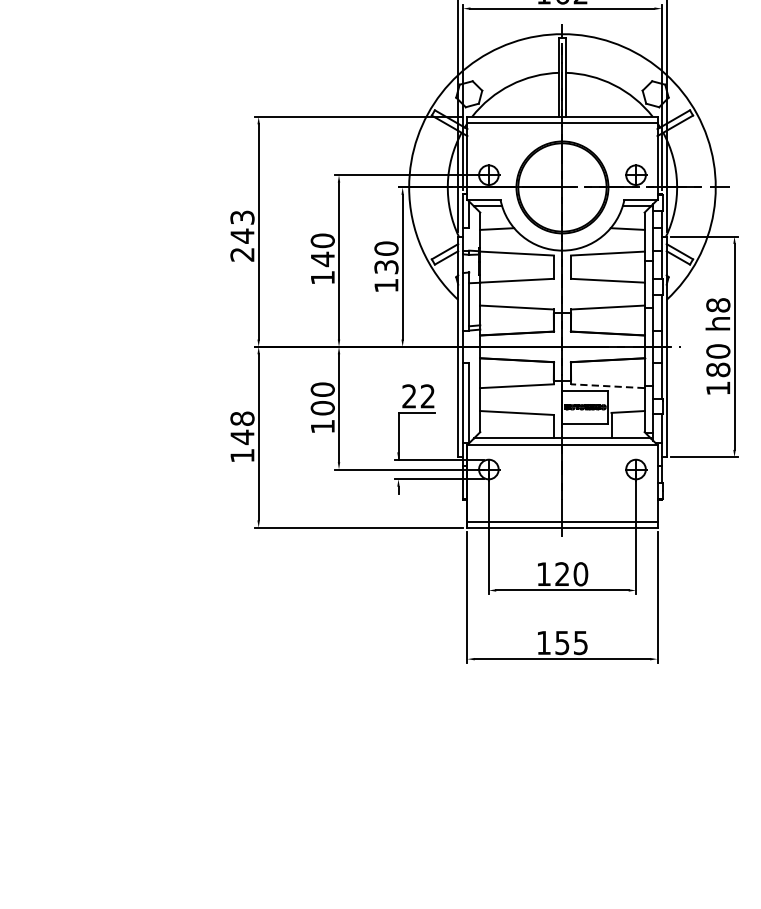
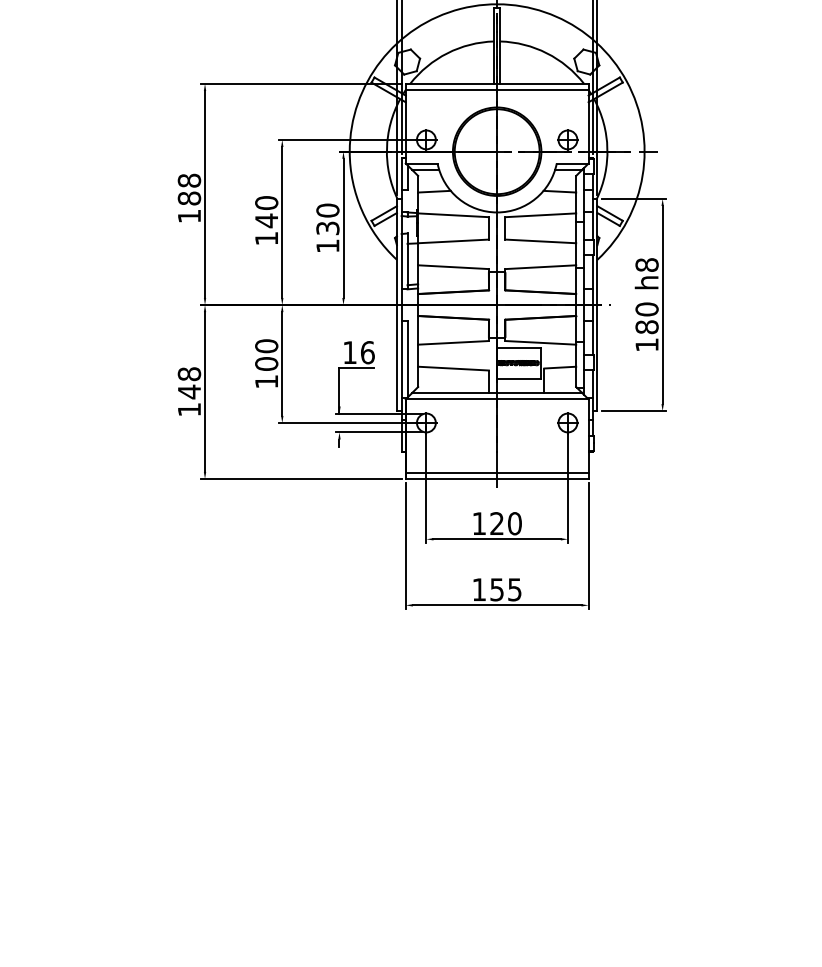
text: (242, 236) -> (189, 198), 243 -> 188
line: (607, 385) -> (540, 342), dashed -> solid
text: (418, 396) -> (358, 352), 22 -> 16

